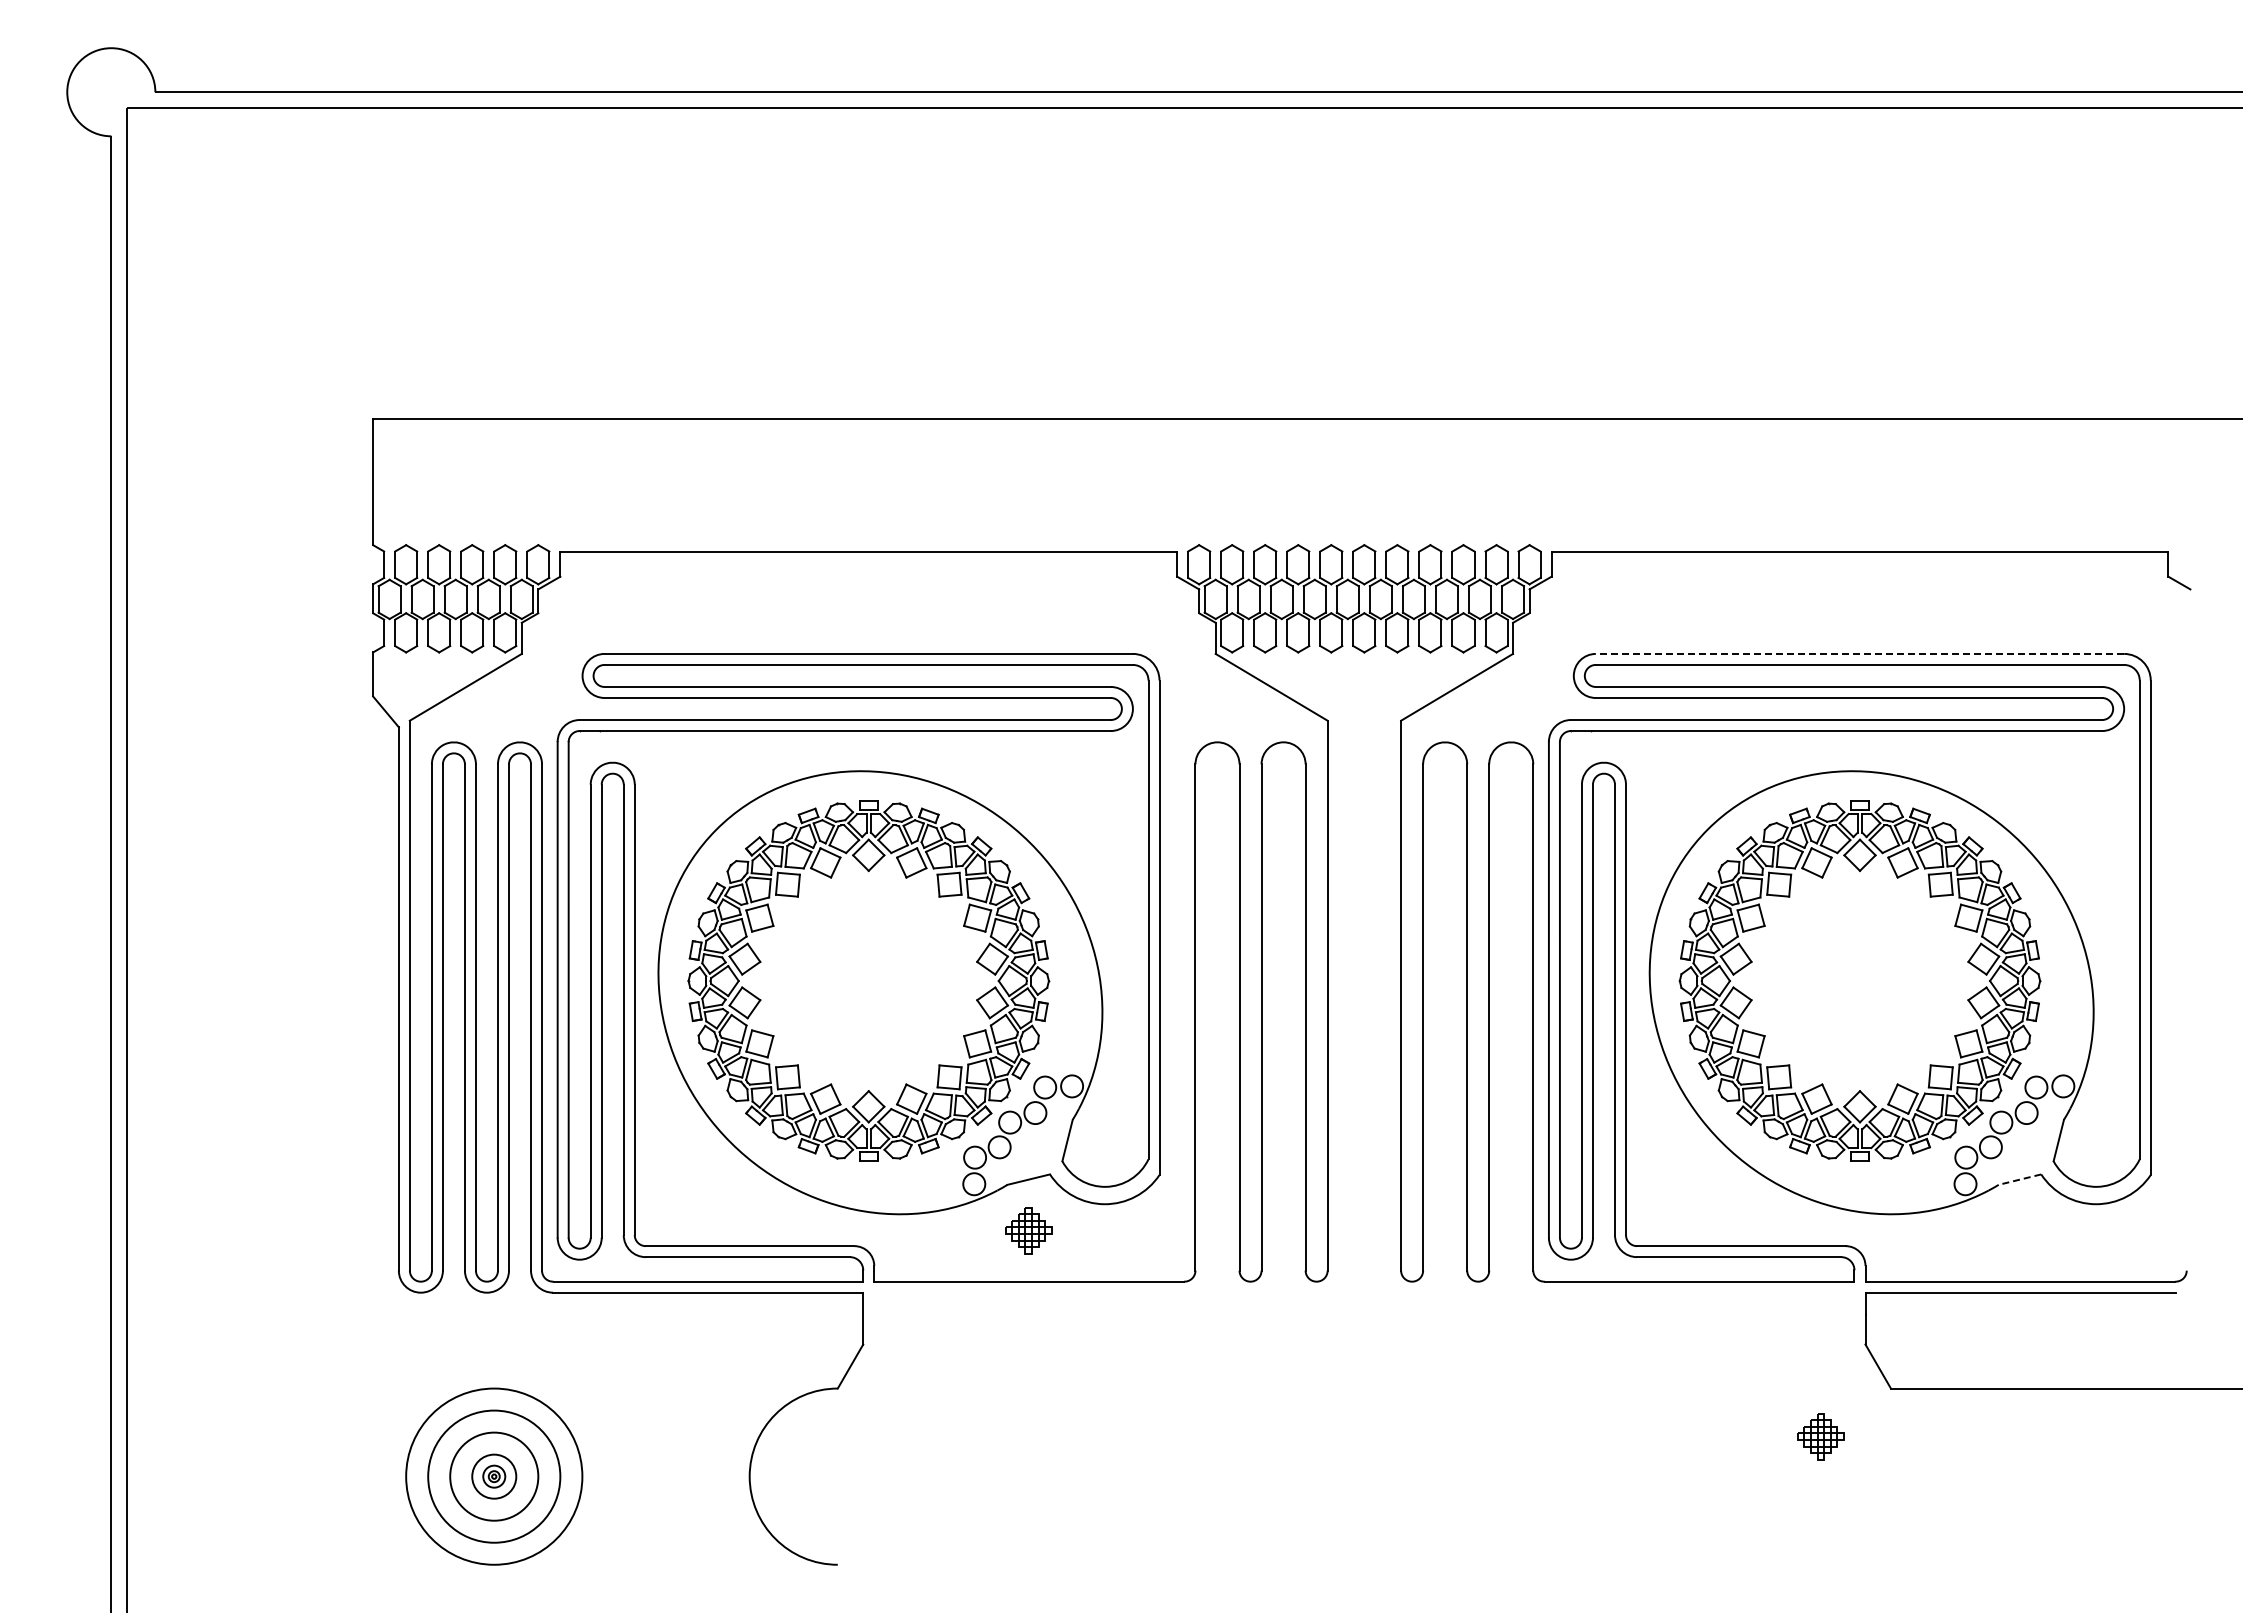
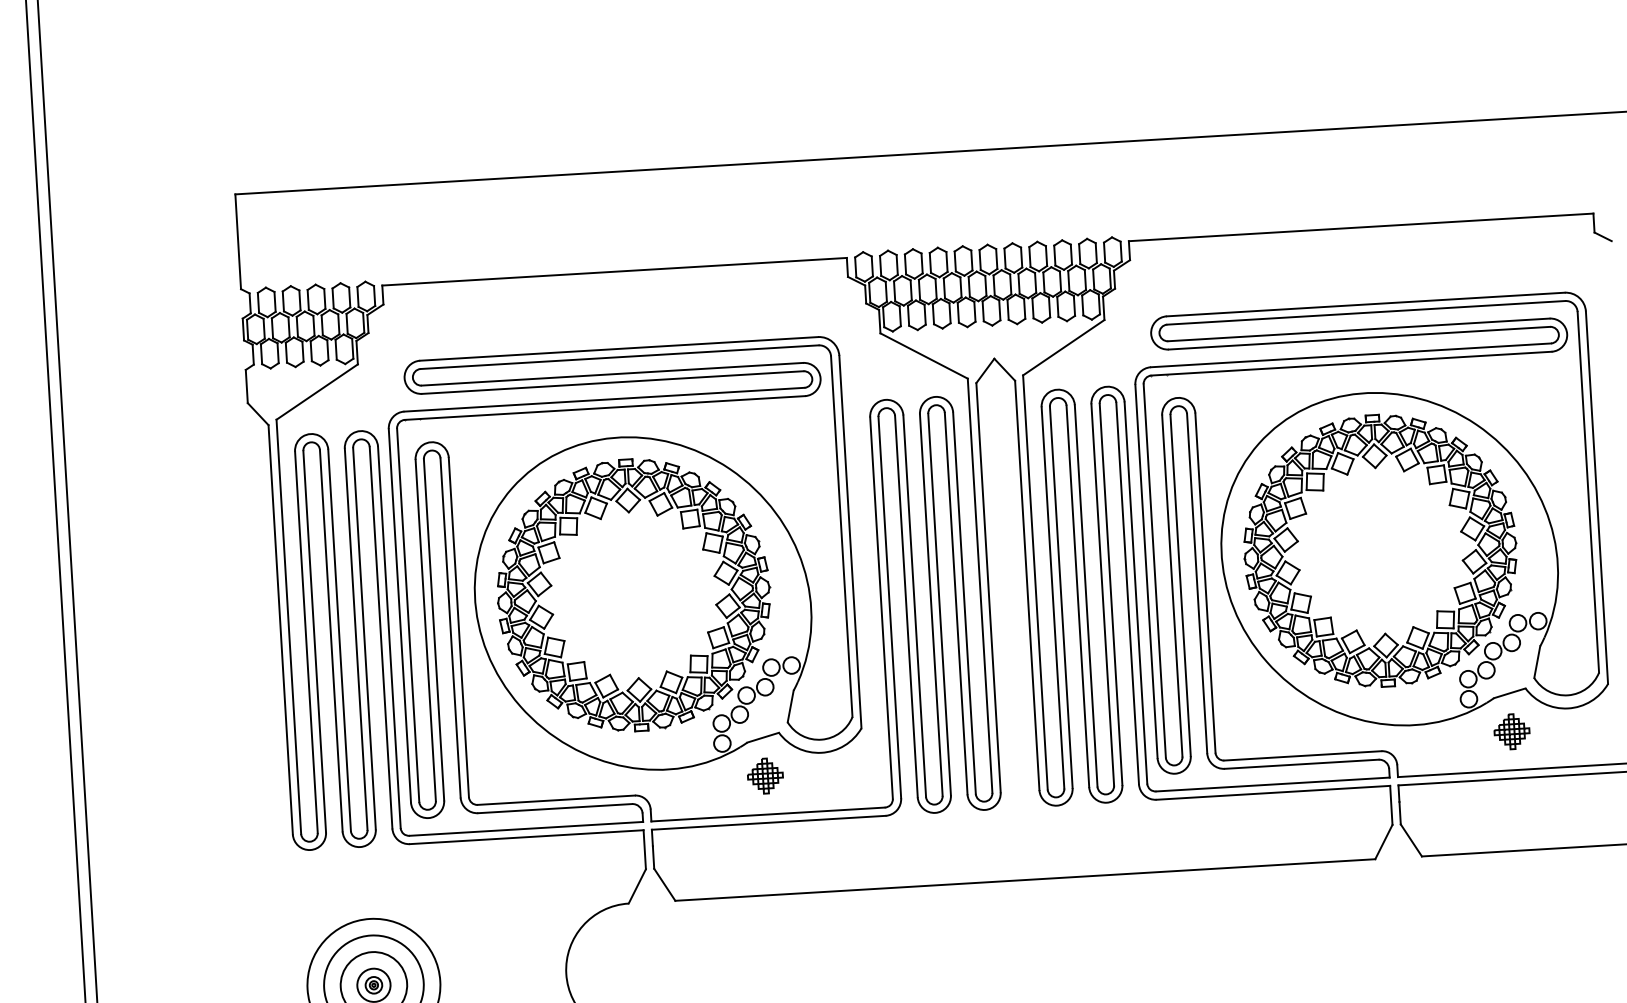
line: (1859, 653) -> (1365, 304), dashed -> solid
part: (1364, 1042) -> (1009, 619), added
line: (2019, 1179) -> (1509, 693), dashed -> solid
part: (1820, 1436) -> (1511, 731), moved

